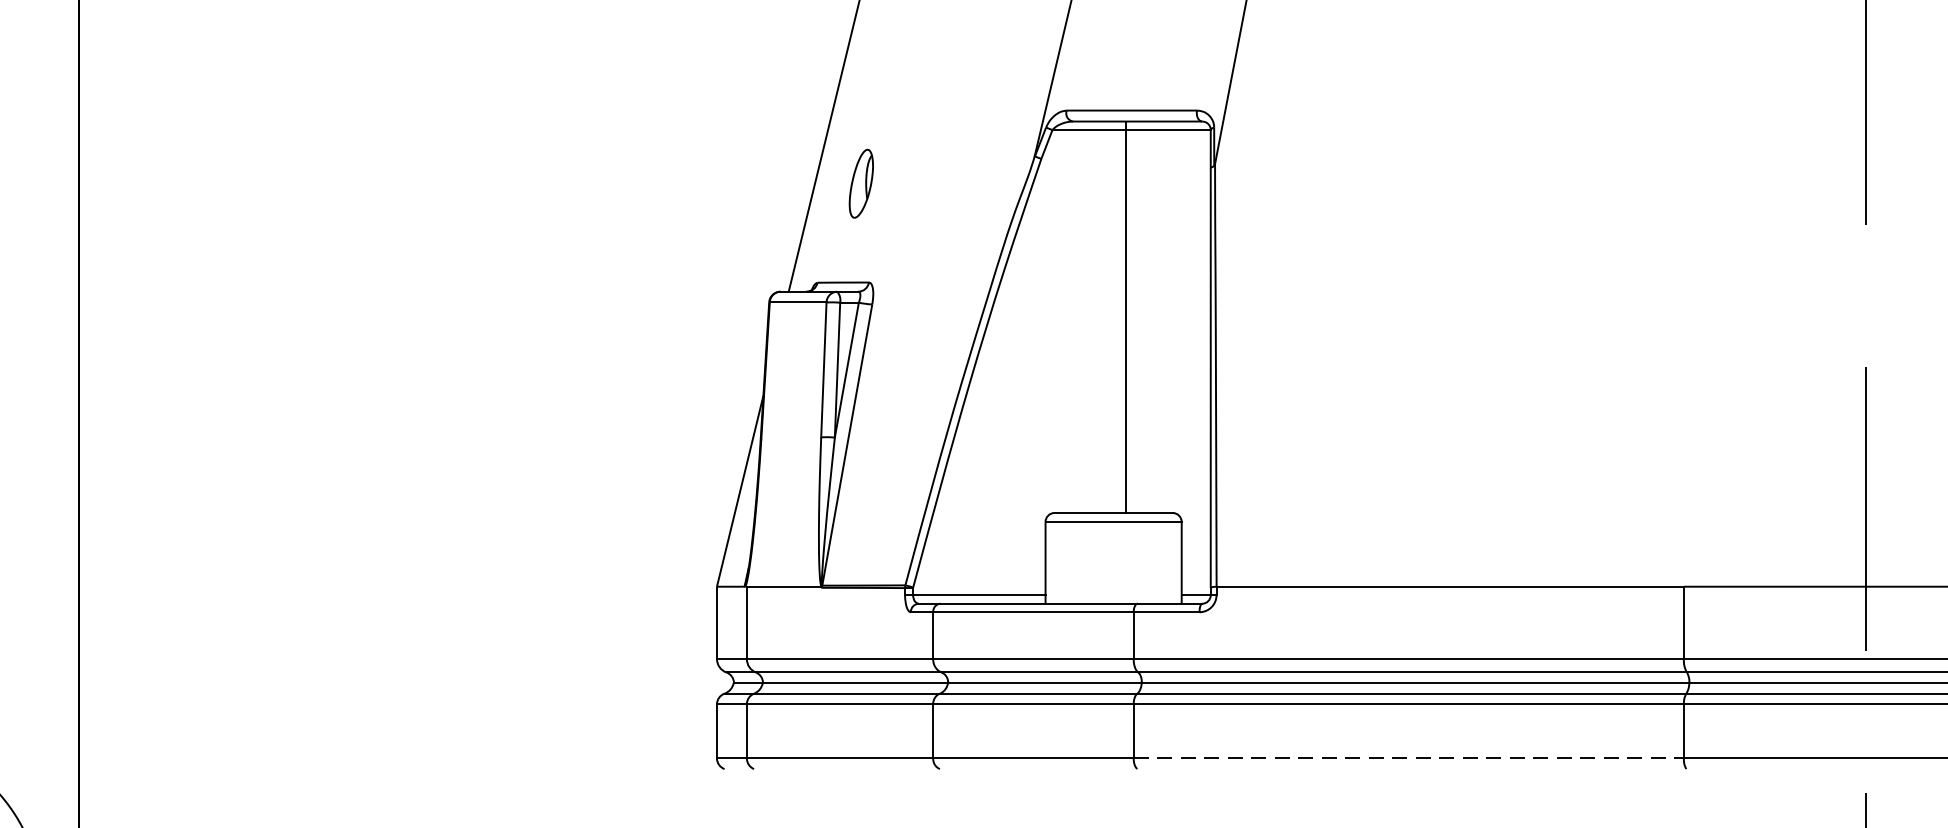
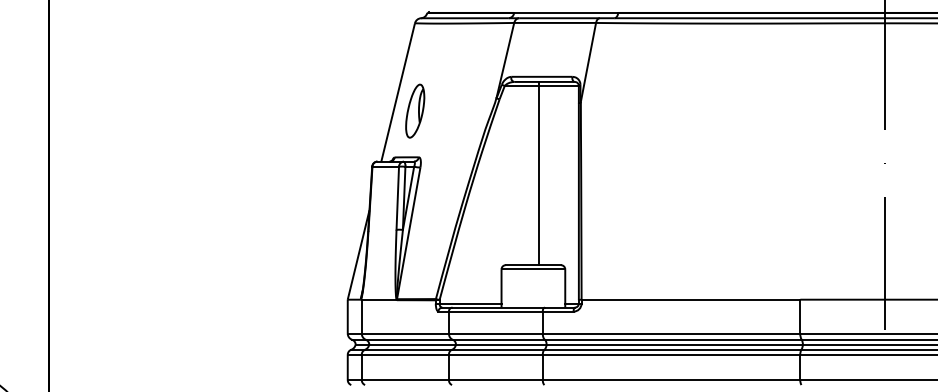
part: (861, 182) -> (415, 110), size x1.67
line: (1408, 759) -> (671, 380), dashed -> solid

